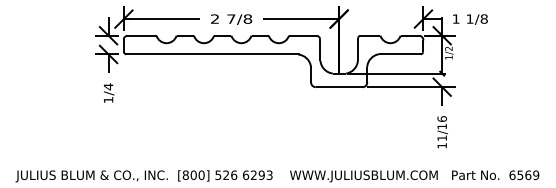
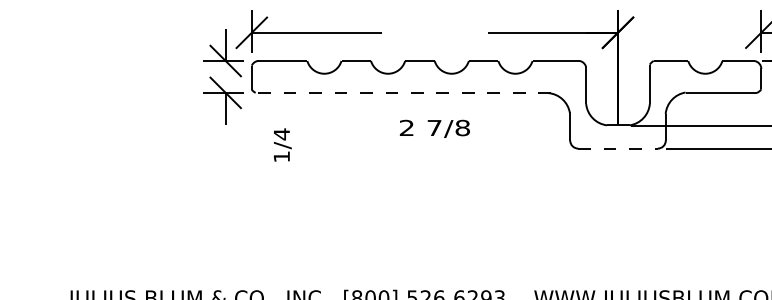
text: (231, 19) -> (434, 128), moved
line: (212, 54) -> (402, 92), solid -> dashed
line: (339, 87) -> (618, 149), solid -> dashed
text: (109, 92) -> (283, 143), moved

